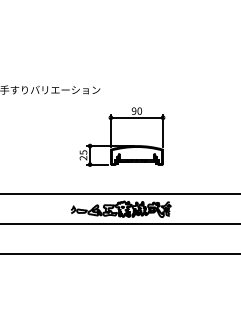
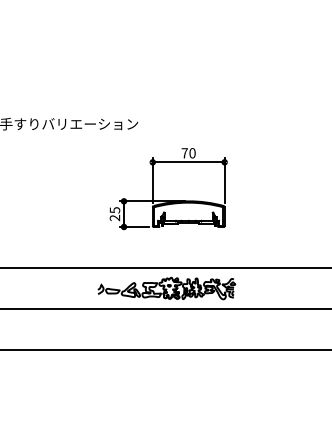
text: (133, 111) -> (184, 153), 90 -> 70

